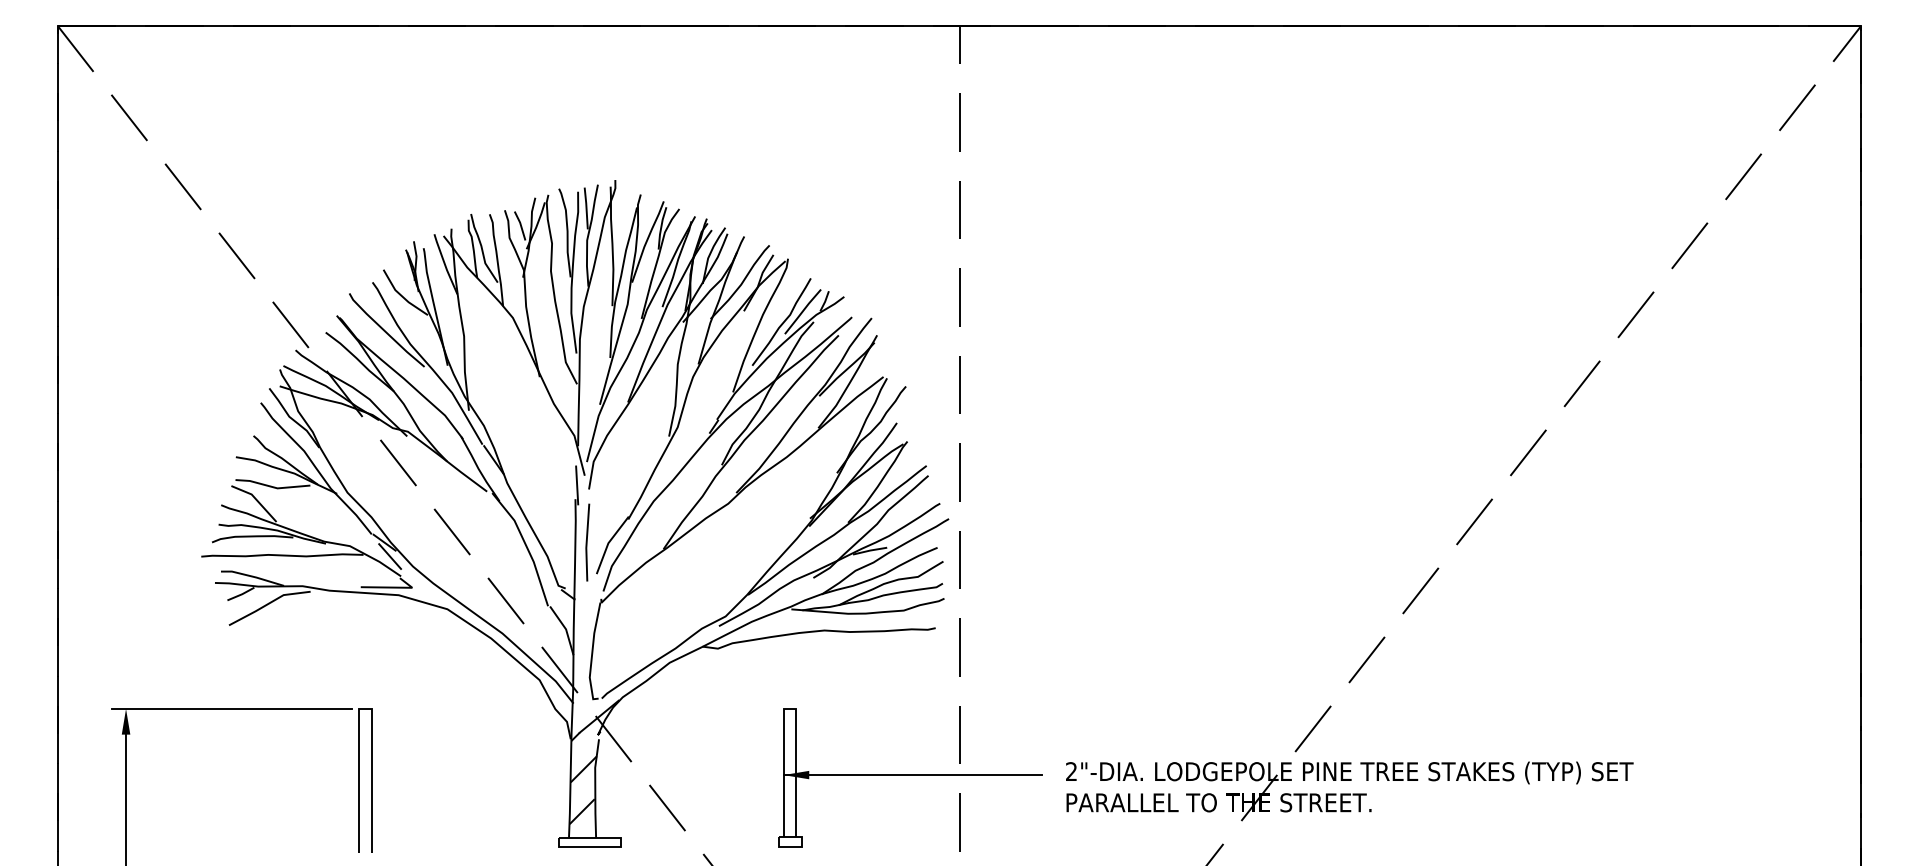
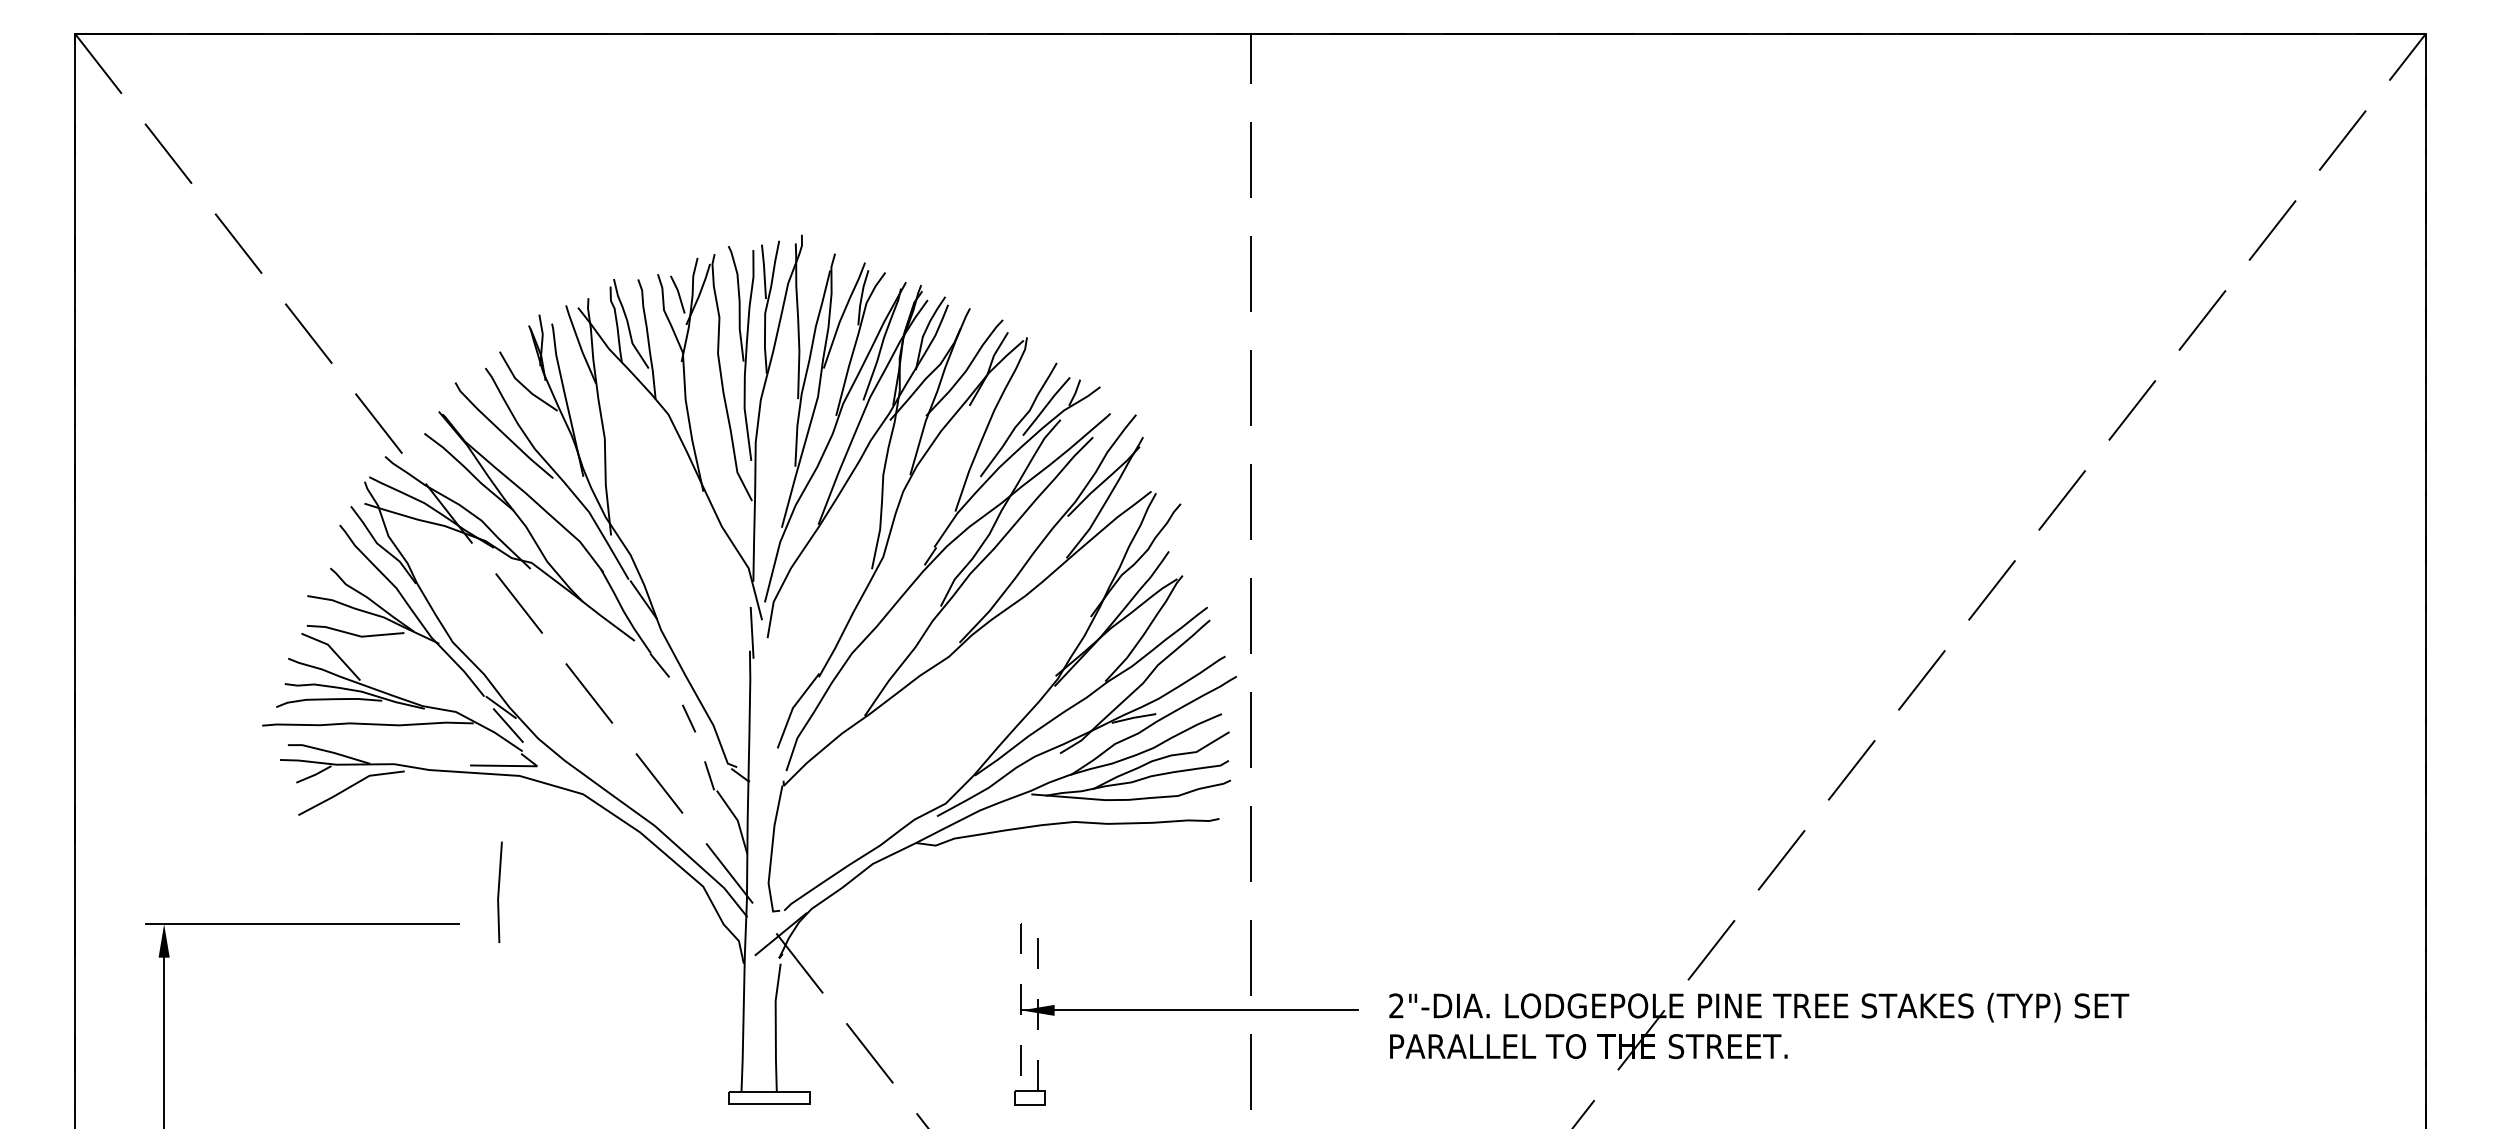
line: (587, 541) -> (499, 891), moved
line: (526, 545) -> (685, 711), solid -> dashed
line: (789, 709) -> (1028, 924), solid -> dashed
hatch: (582, 778) -> (759, 1014), removed
line: (359, 780) -> (468, 1017), removed

